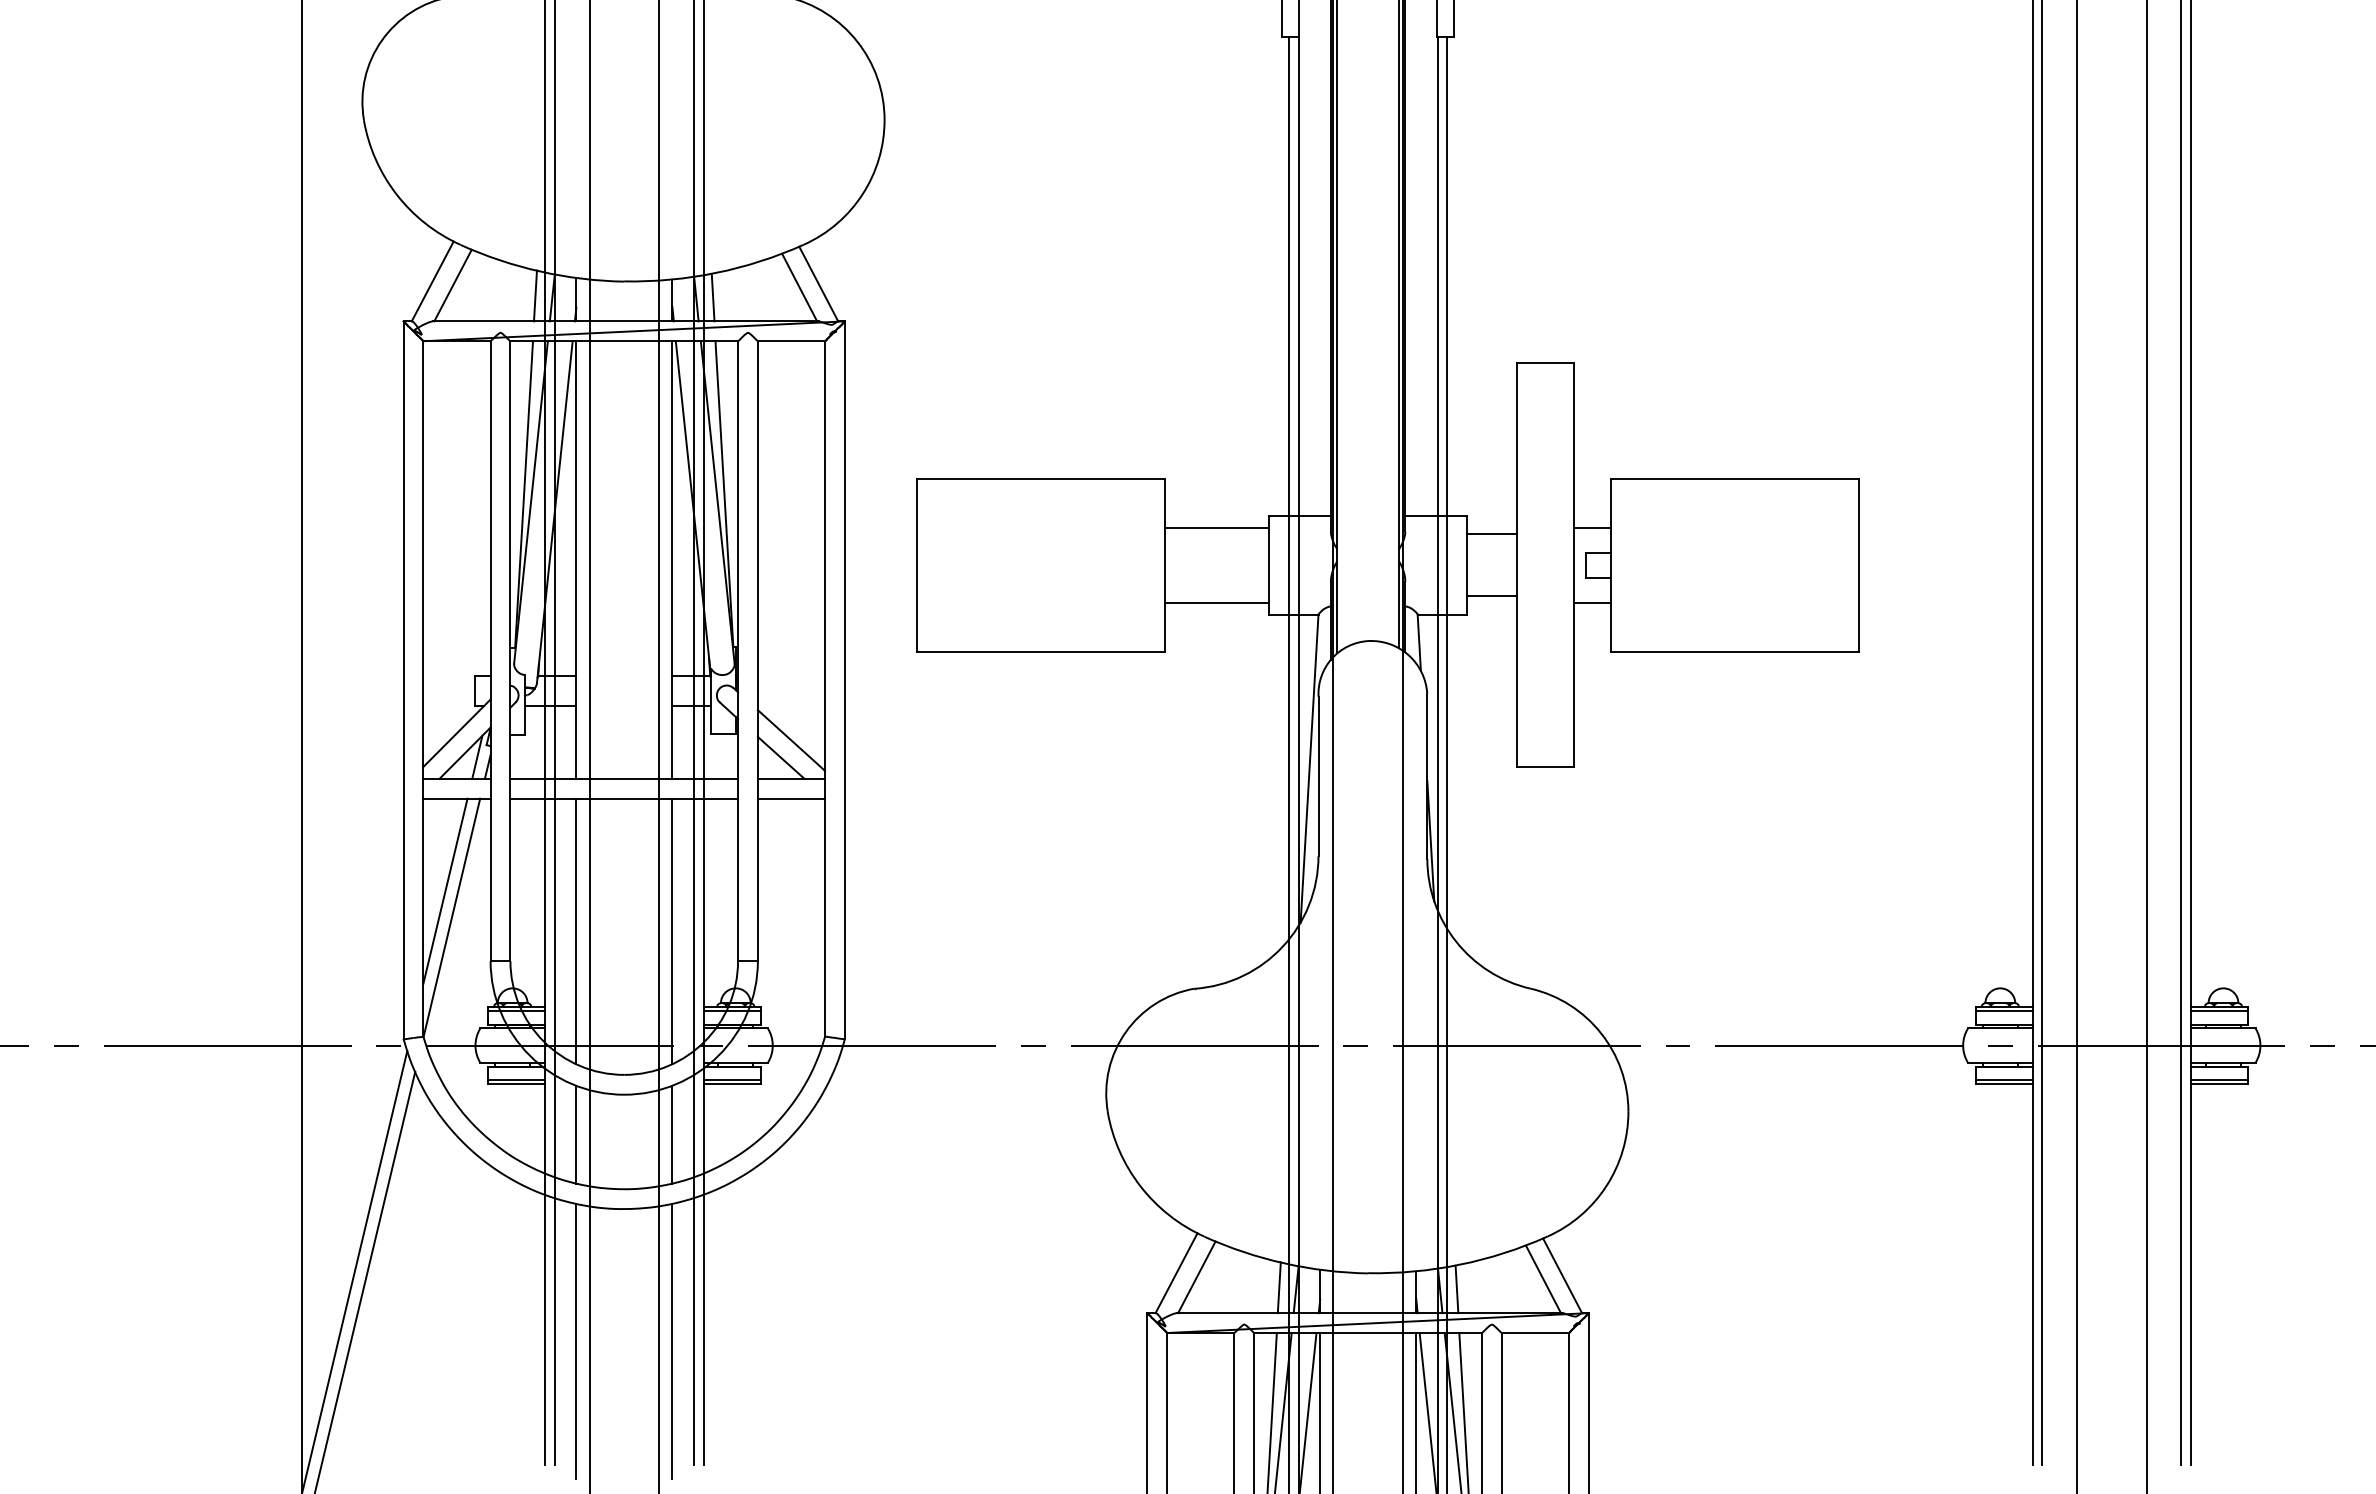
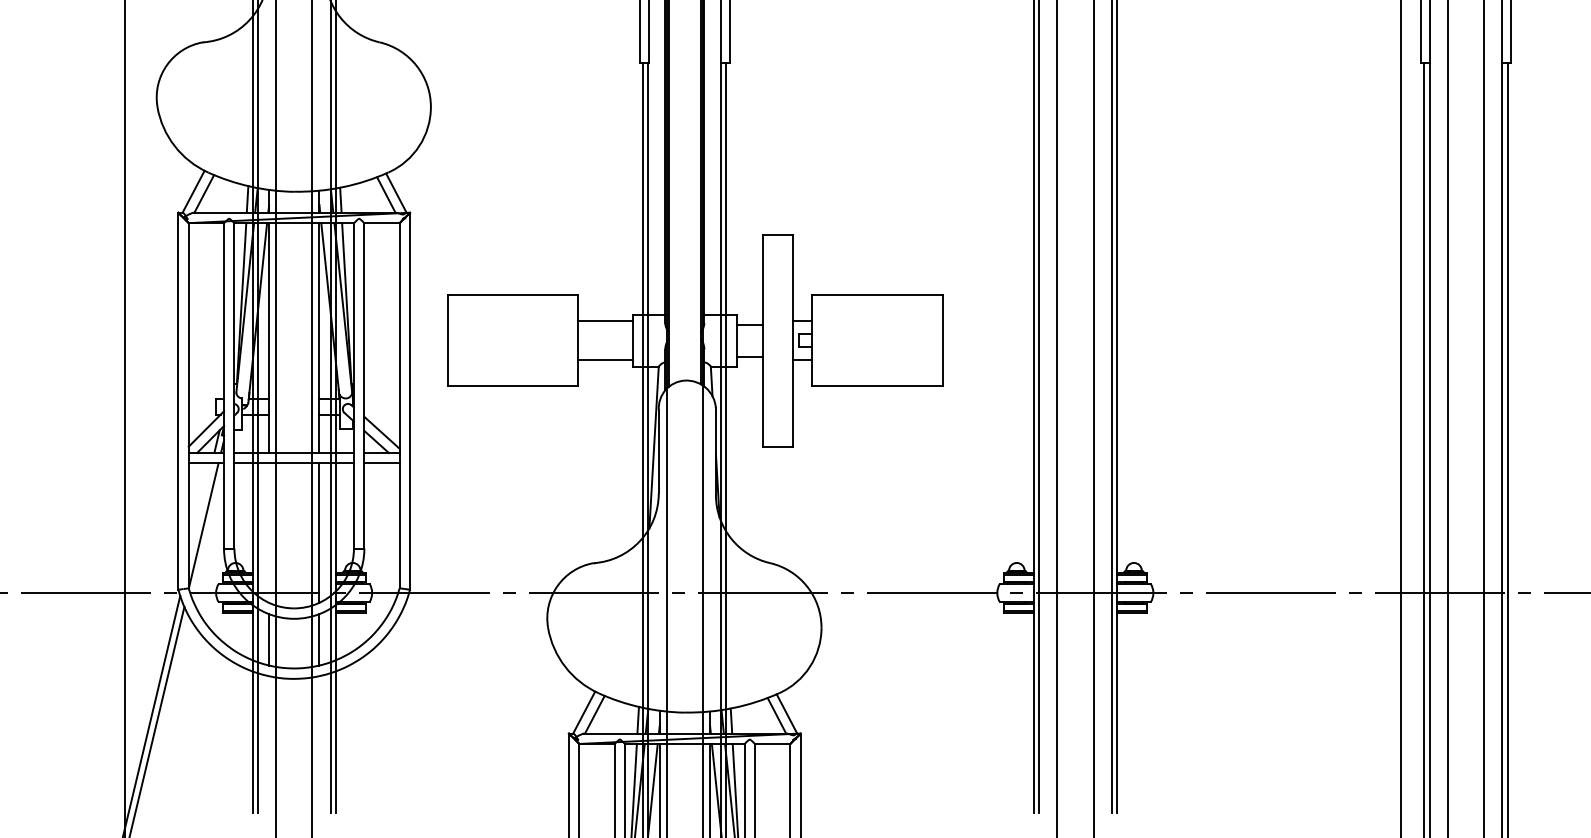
line: (443, 890) -> (199, 511), removed
line: (577, 930) -> (269, 532), removed
line: (577, 1341) -> (269, 748), removed
line: (672, 1341) -> (319, 748), removed

